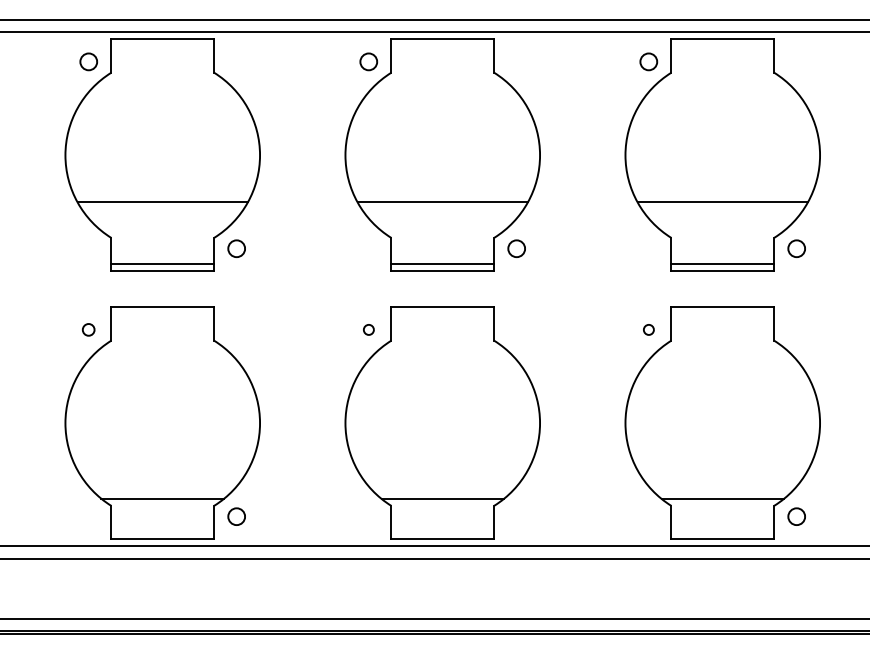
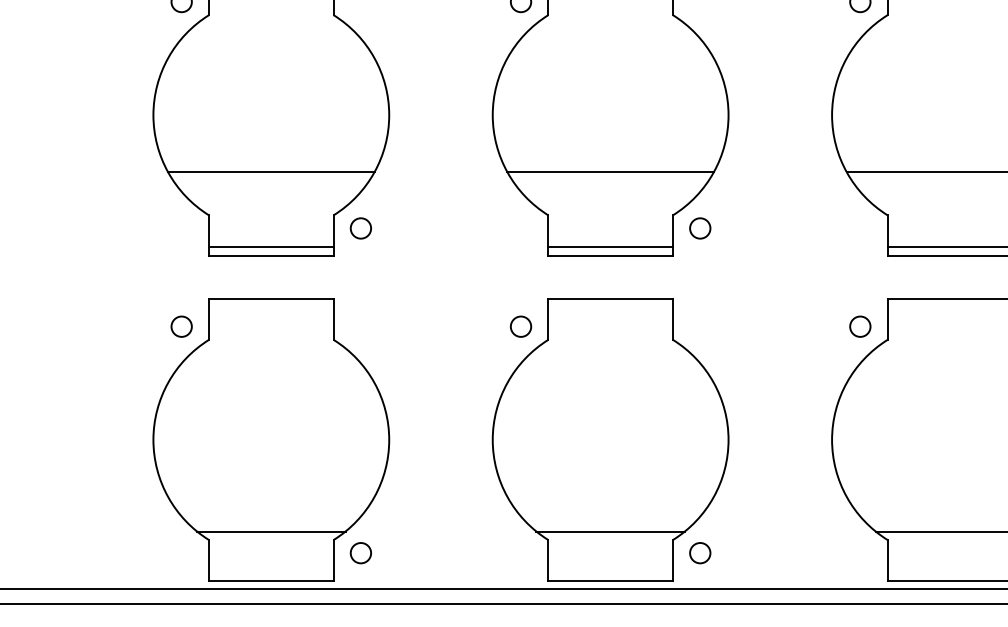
circle: (88, 329) -> (181, 326), size x1.43
circle: (368, 329) -> (520, 326), size x1.67
circle: (648, 329) -> (859, 326), size x1.67
circle: (516, 516) -> (700, 552), added

